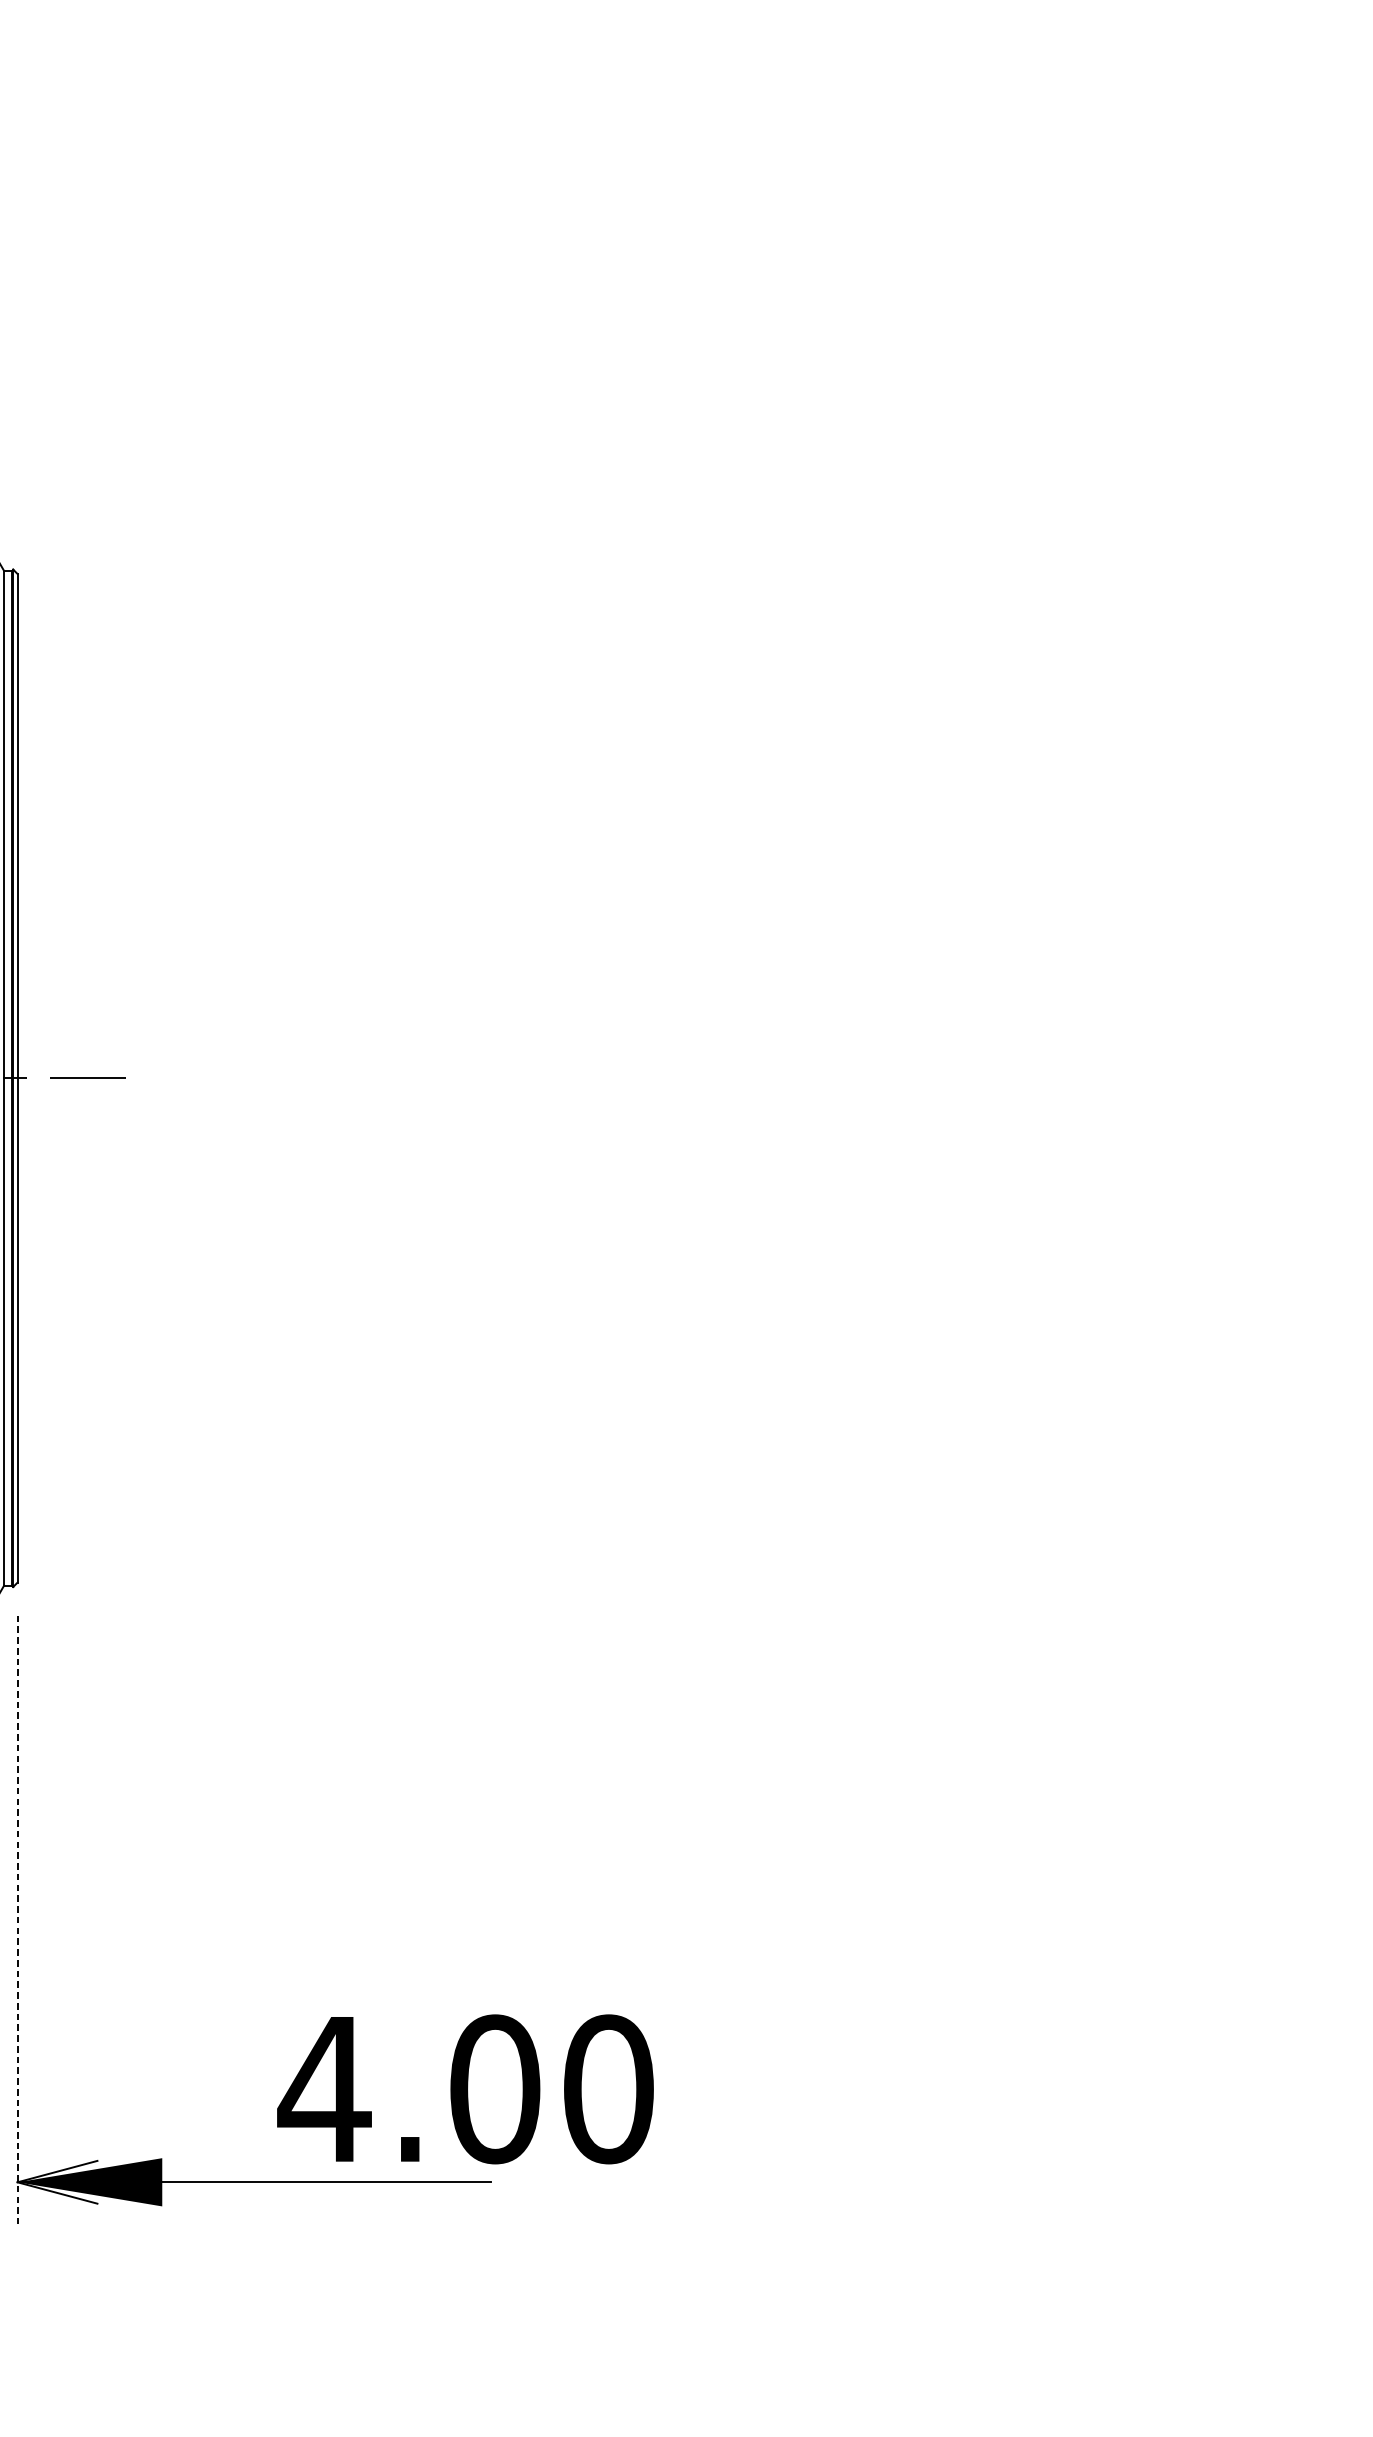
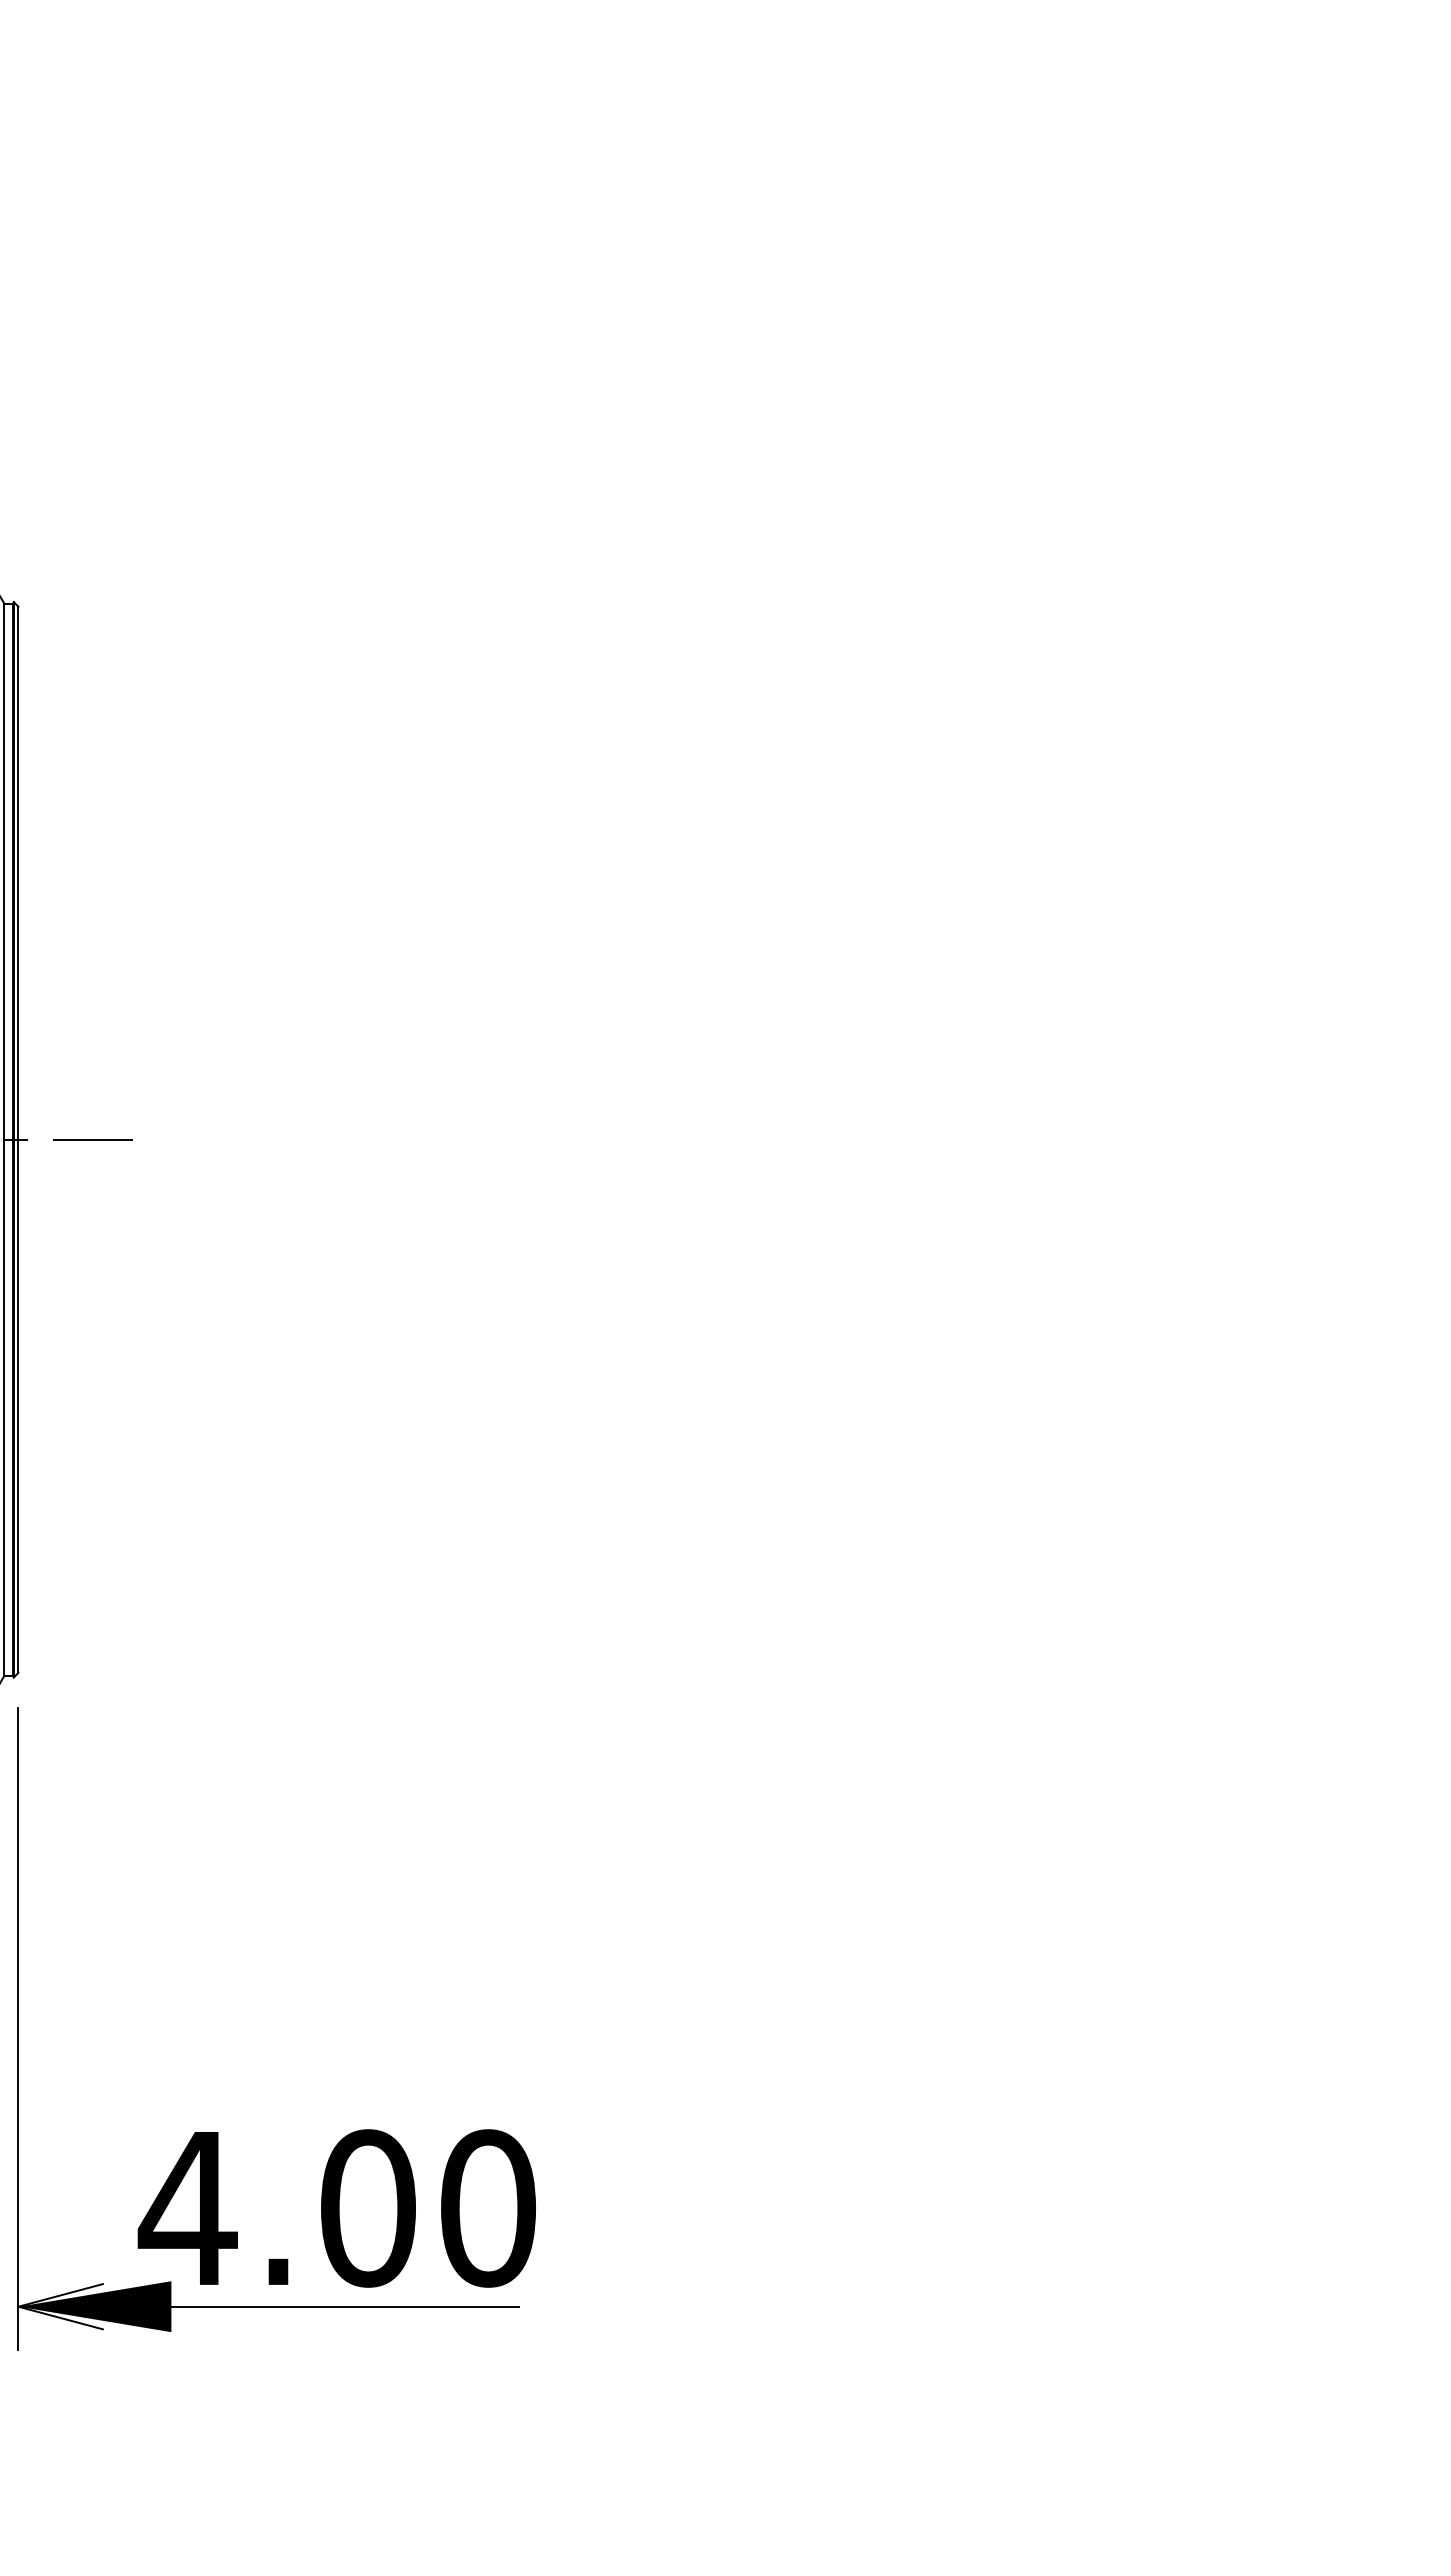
line: (17, 1920) -> (18, 2029), dashed -> solid
text: (465, 2089) -> (336, 2208), moved

